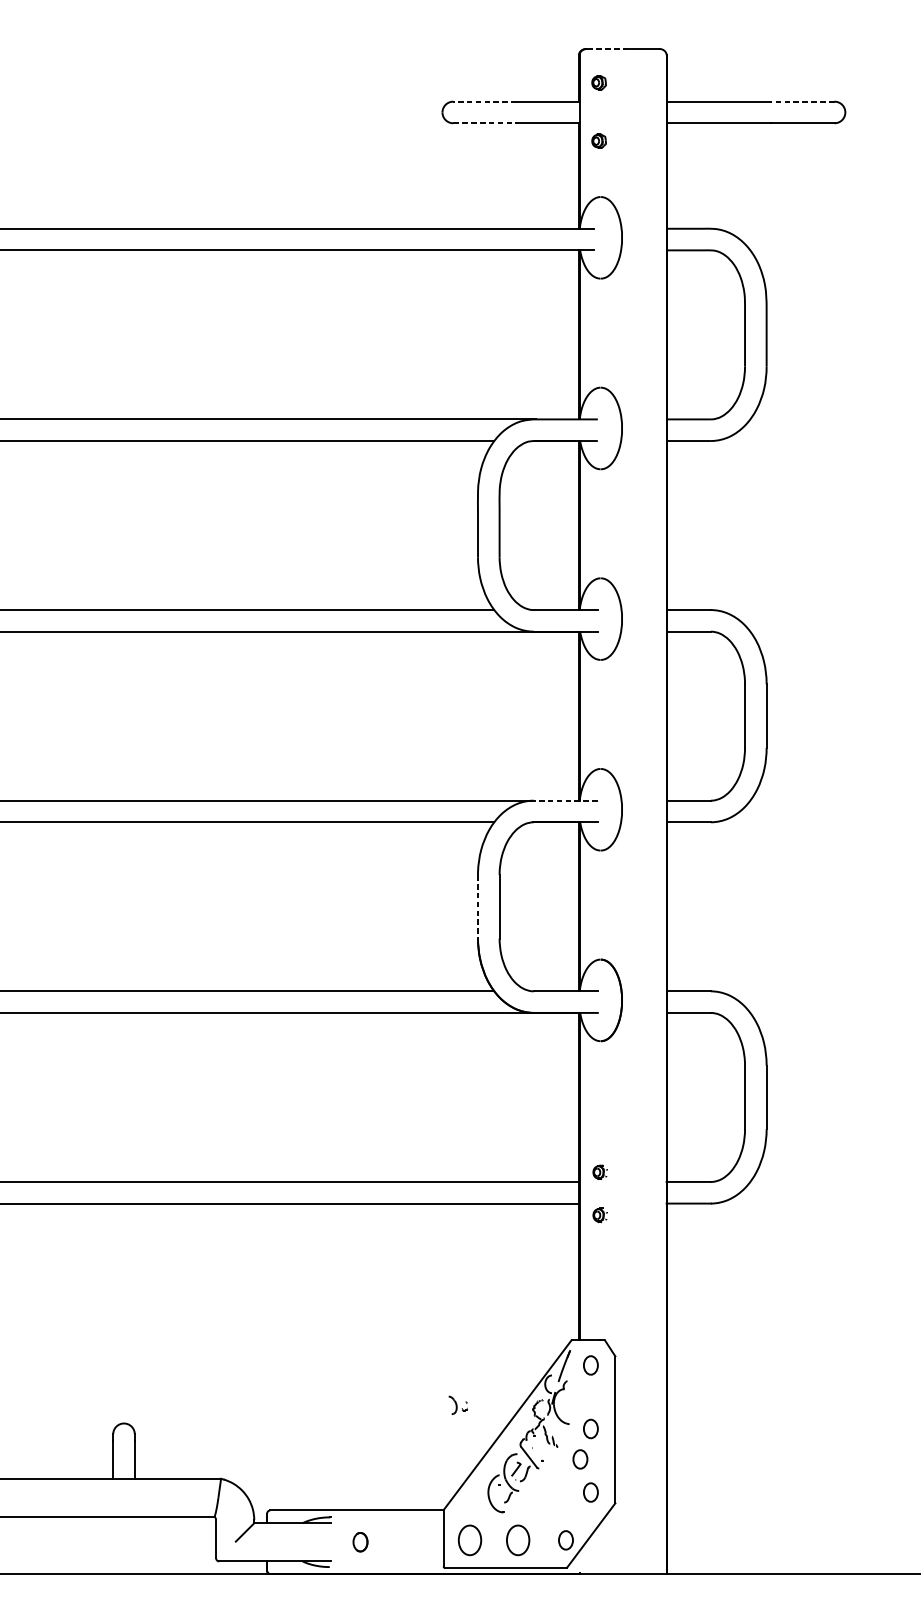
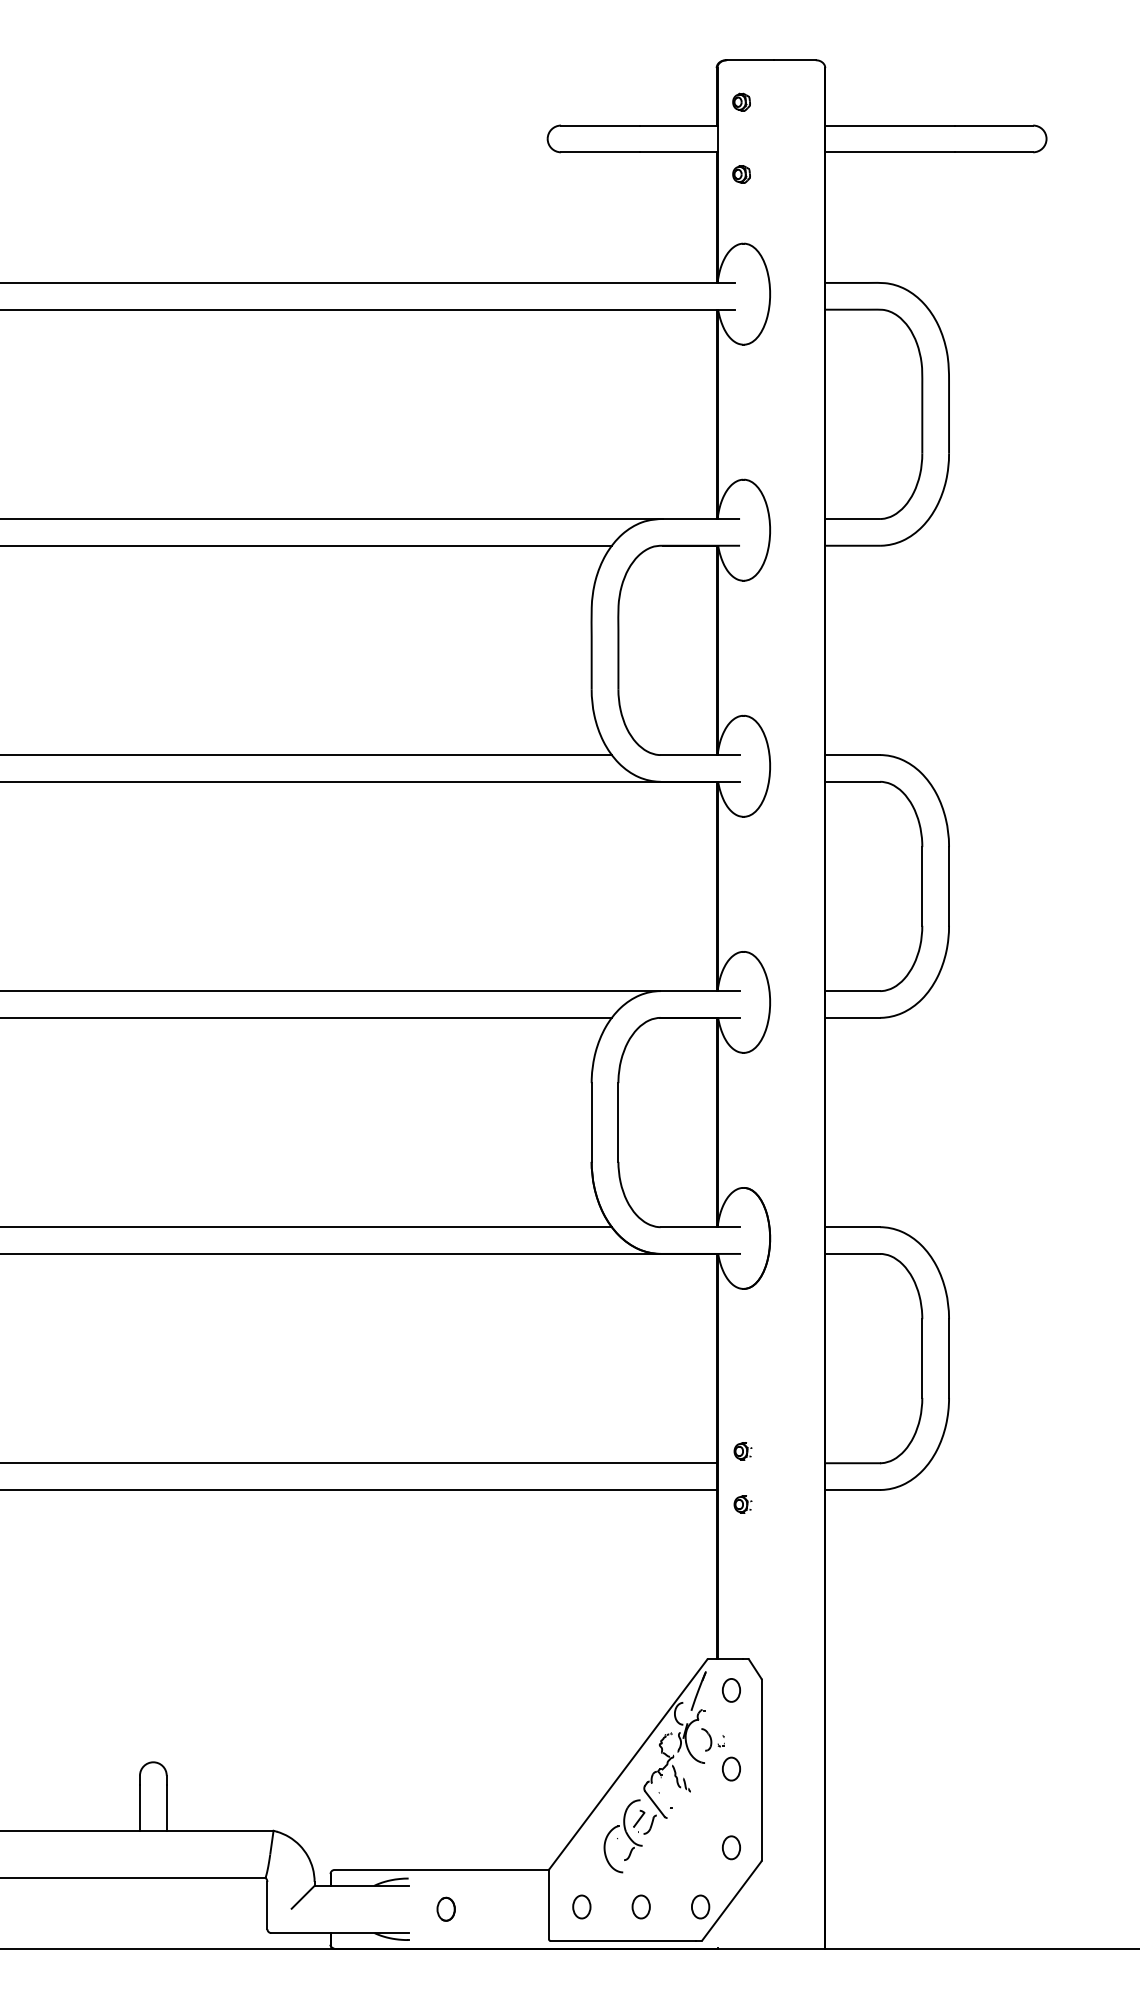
line: (606, 49) -> (750, 60), dashed -> solid
line: (484, 101) -> (599, 125), dashed -> solid
line: (802, 101) -> (993, 125), dashed -> solid
line: (485, 123) -> (600, 152), dashed -> solid
line: (565, 801) -> (700, 991), dashed -> solid
line: (477, 907) -> (591, 1123), dashed -> solid
part: (457, 1405) -> (712, 1739), moved
part: (580, 1459) -> (718, 1806), removed
part: (469, 1539) -> (581, 1906), size x0.62
part: (517, 1539) -> (640, 1906), size x0.62

